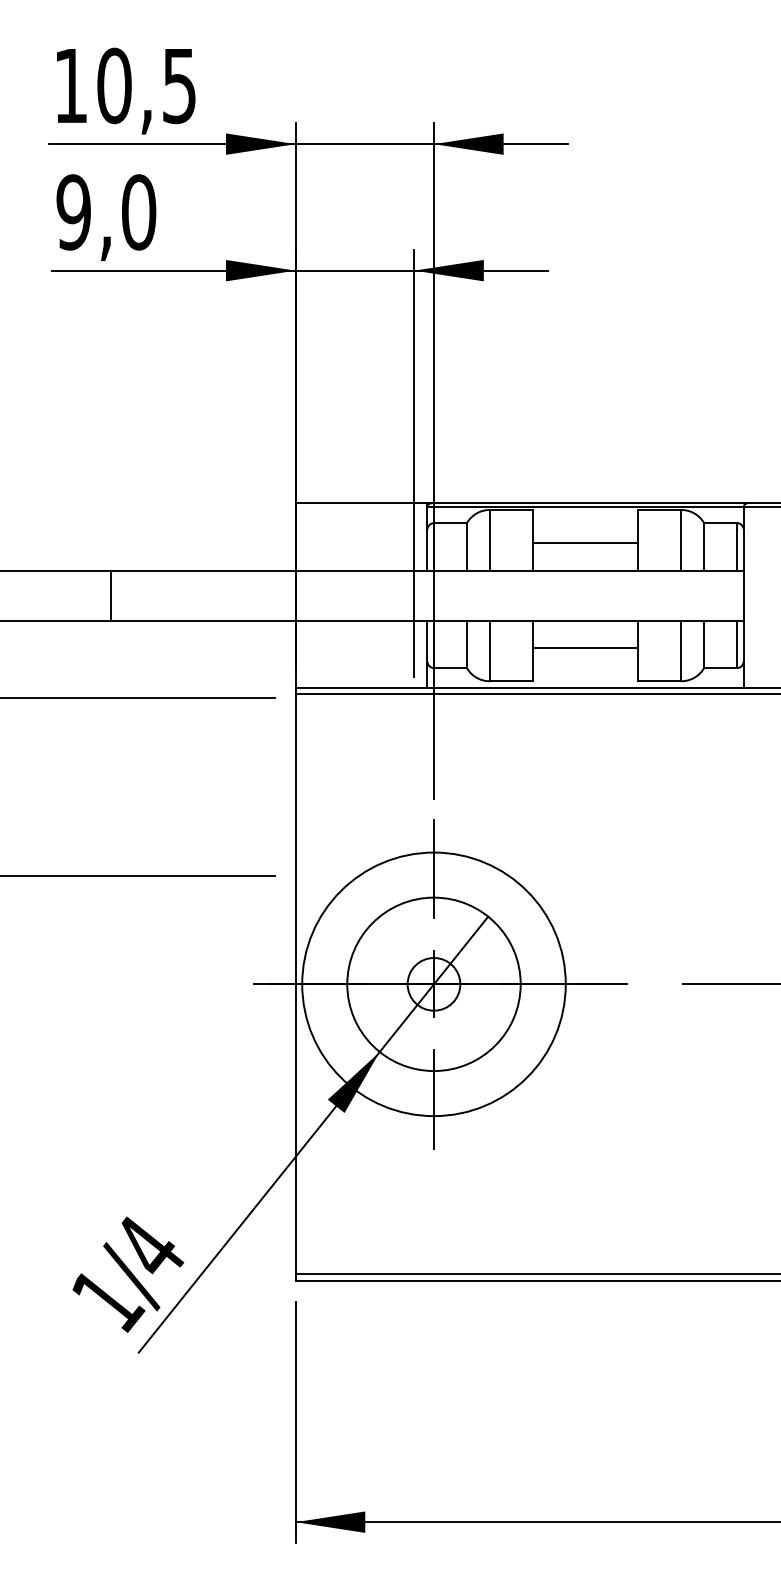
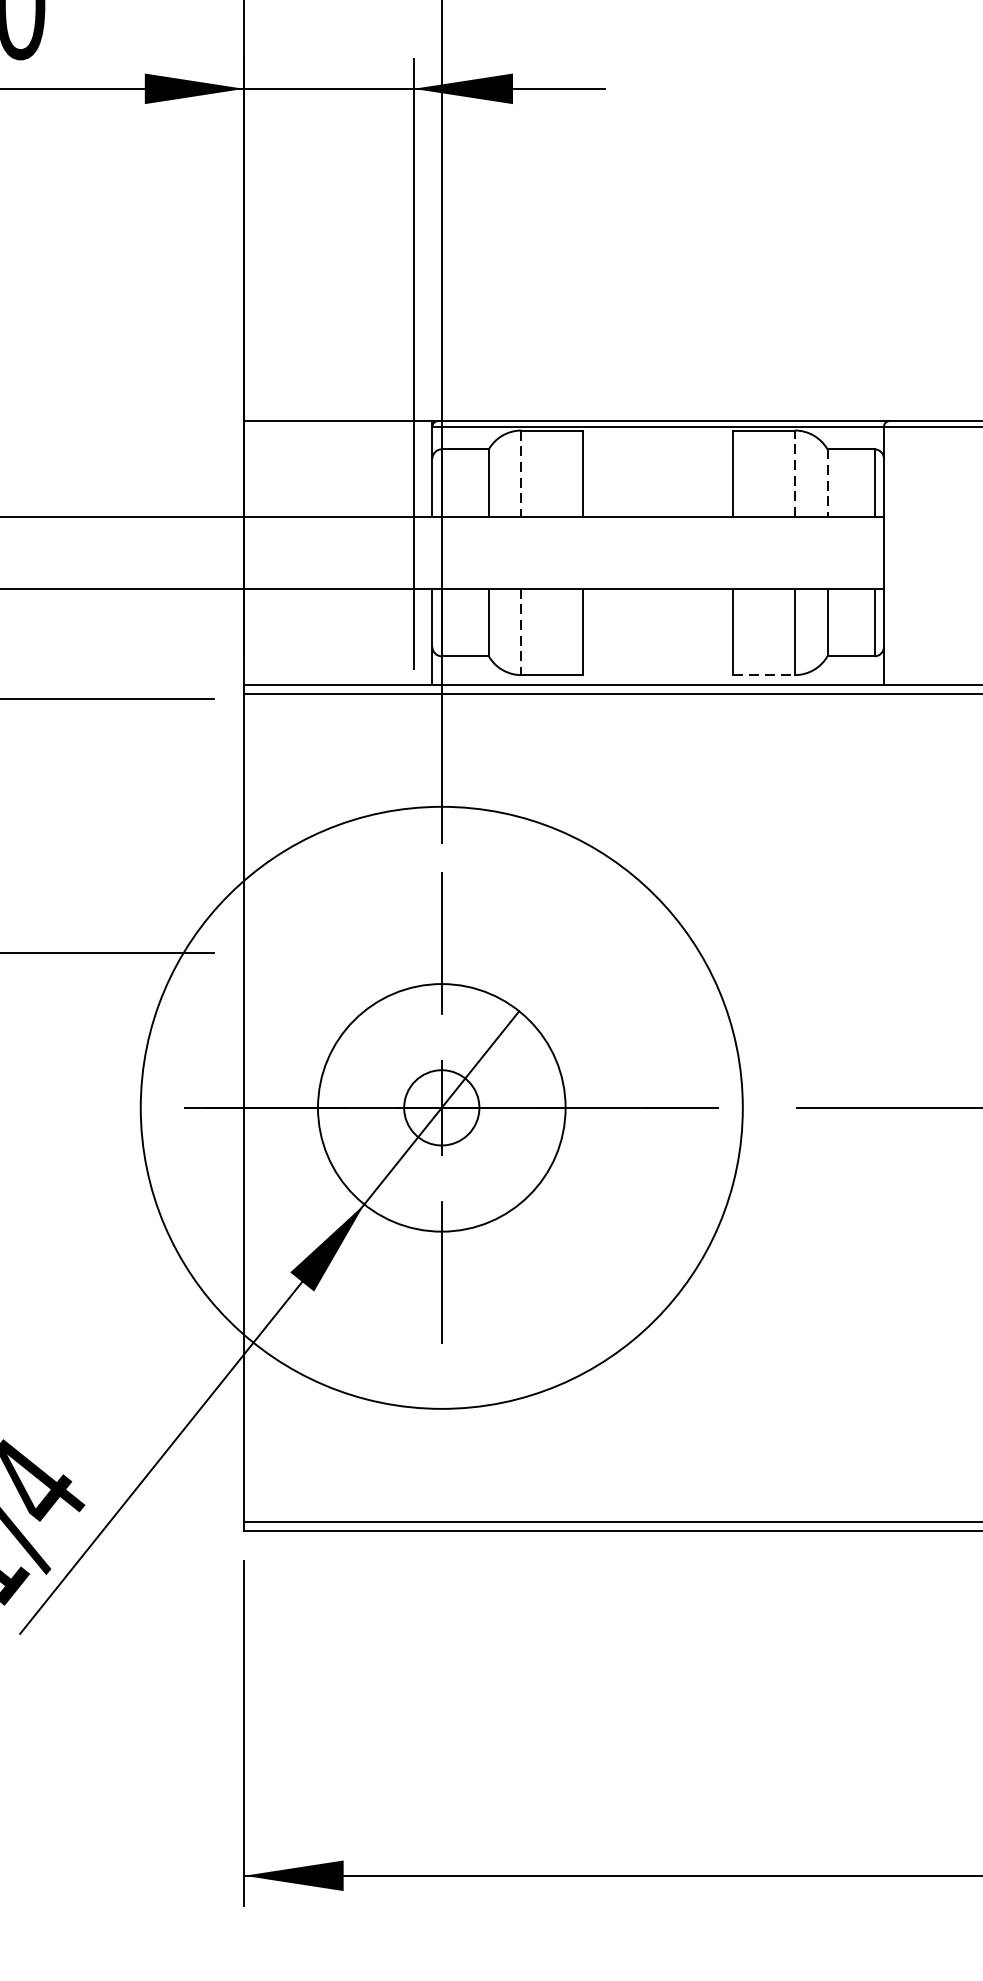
line: (681, 539) -> (795, 472), solid -> dashed
line: (489, 540) -> (521, 474), solid -> dashed
line: (585, 542) -> (658, 476), removed
line: (704, 546) -> (828, 482), solid -> dashed
line: (585, 648) -> (658, 628), removed
line: (489, 651) -> (521, 632), solid -> dashed
line: (659, 681) -> (763, 675), solid -> dashed
circle: (433, 984) -> (441, 1108), size x1.6

